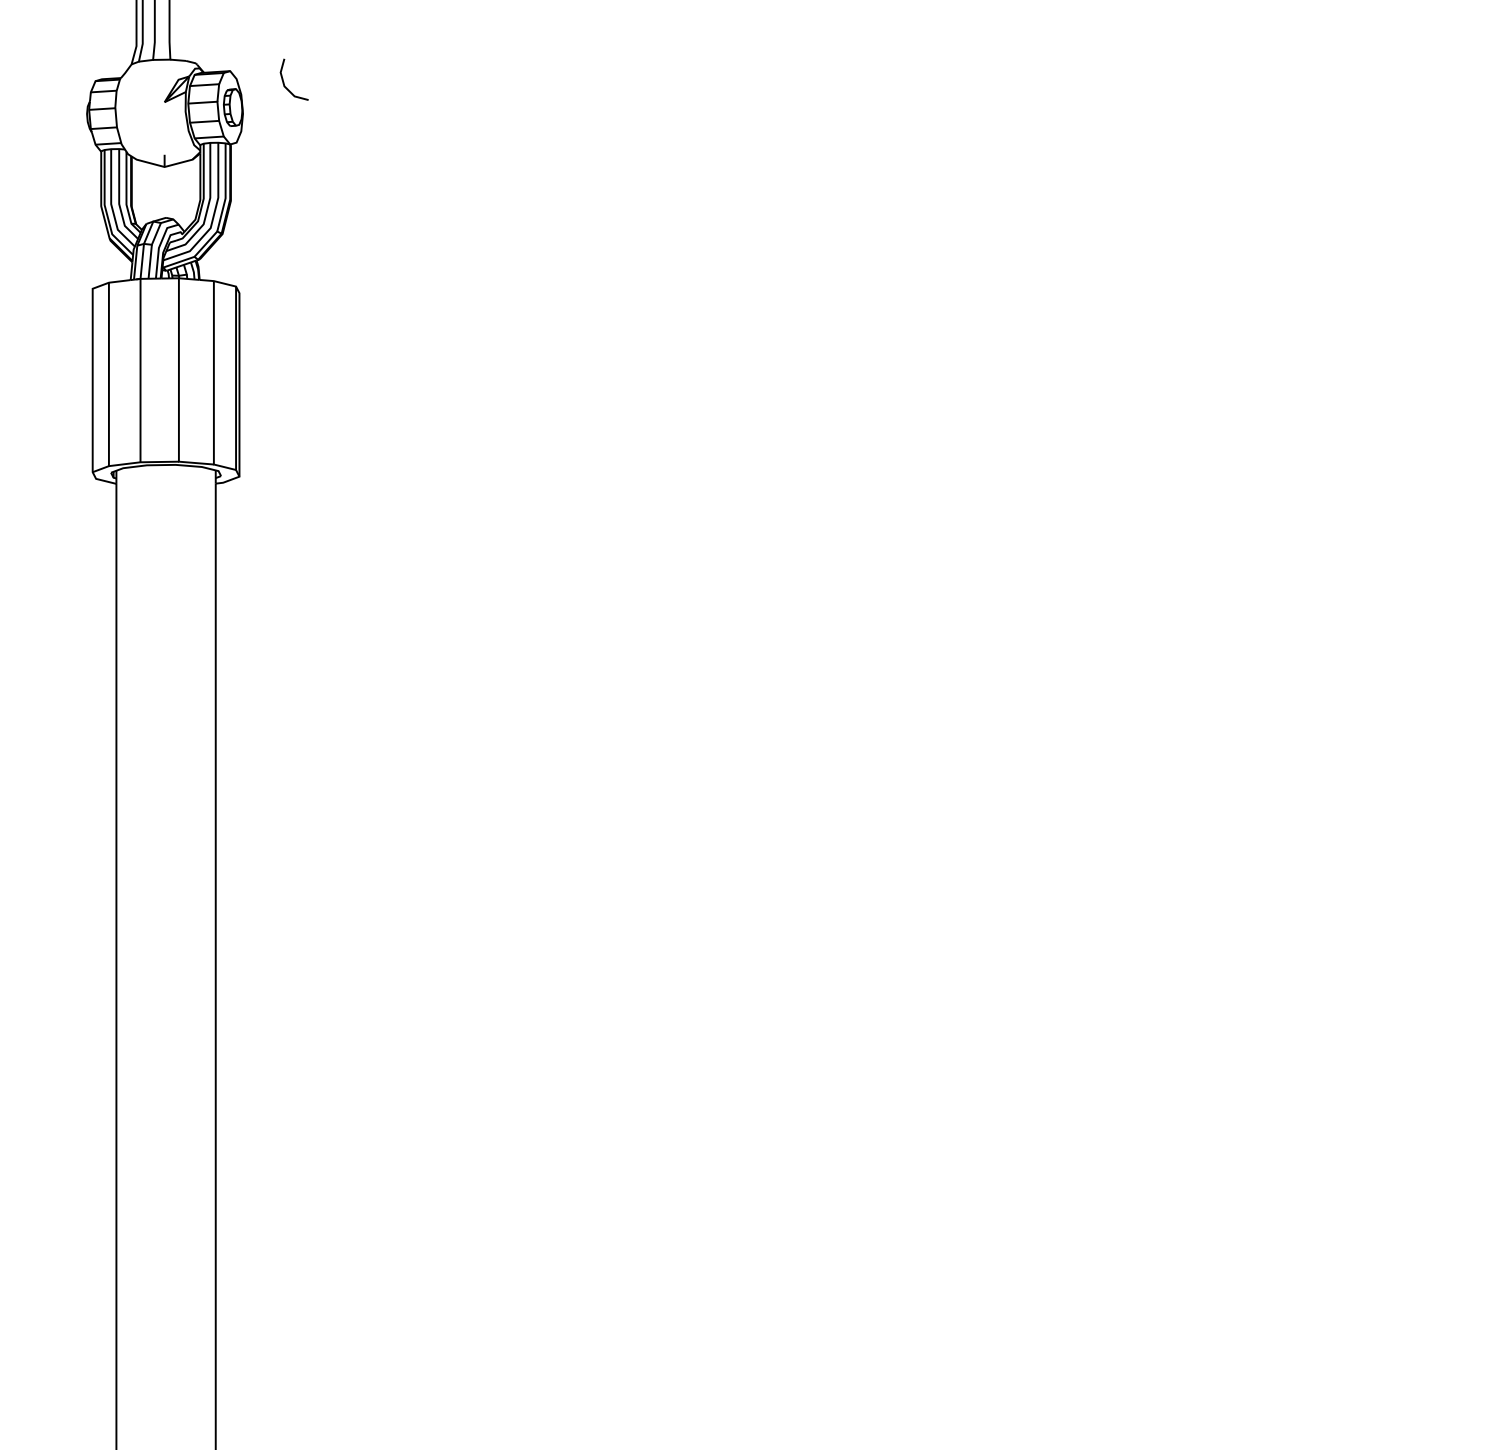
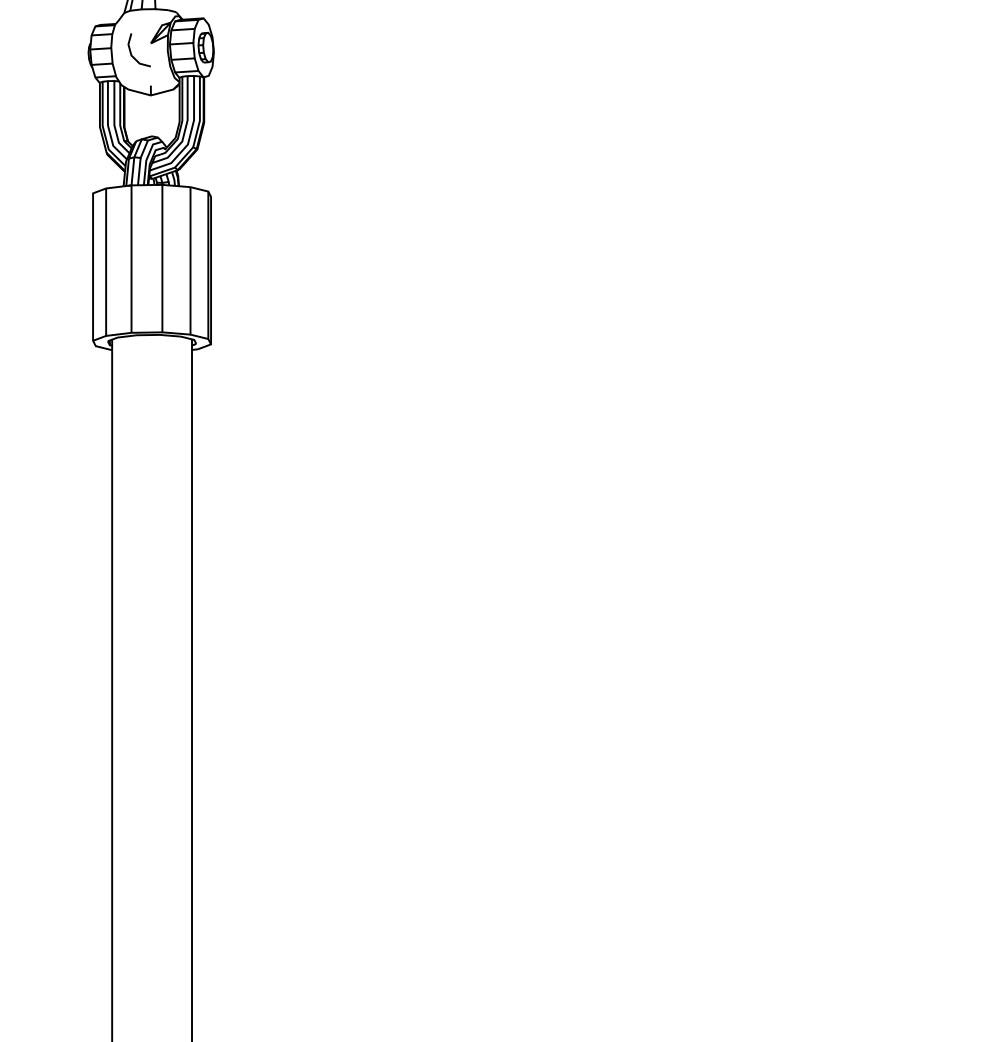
curve: (284, 82) -> (131, 52), moved

